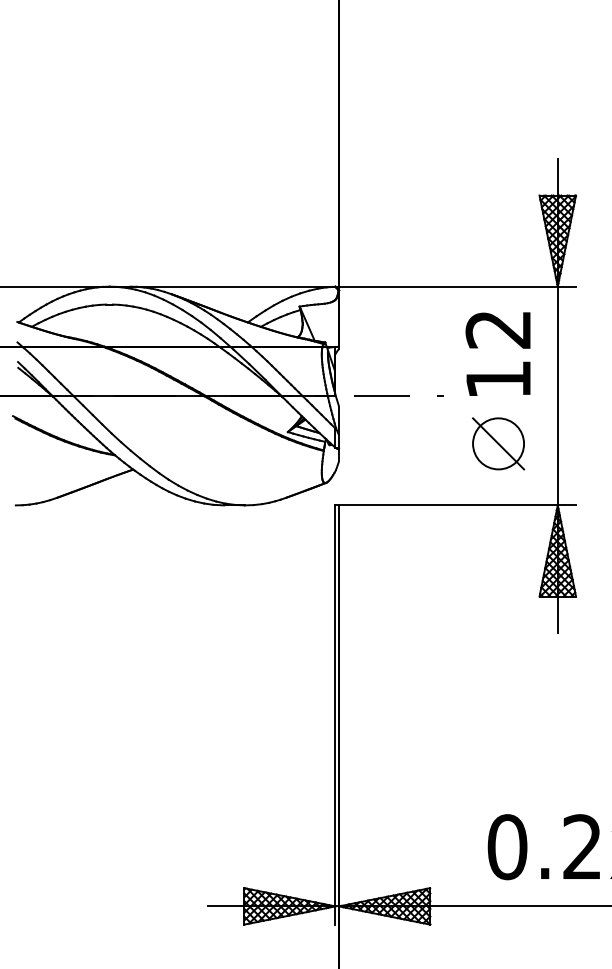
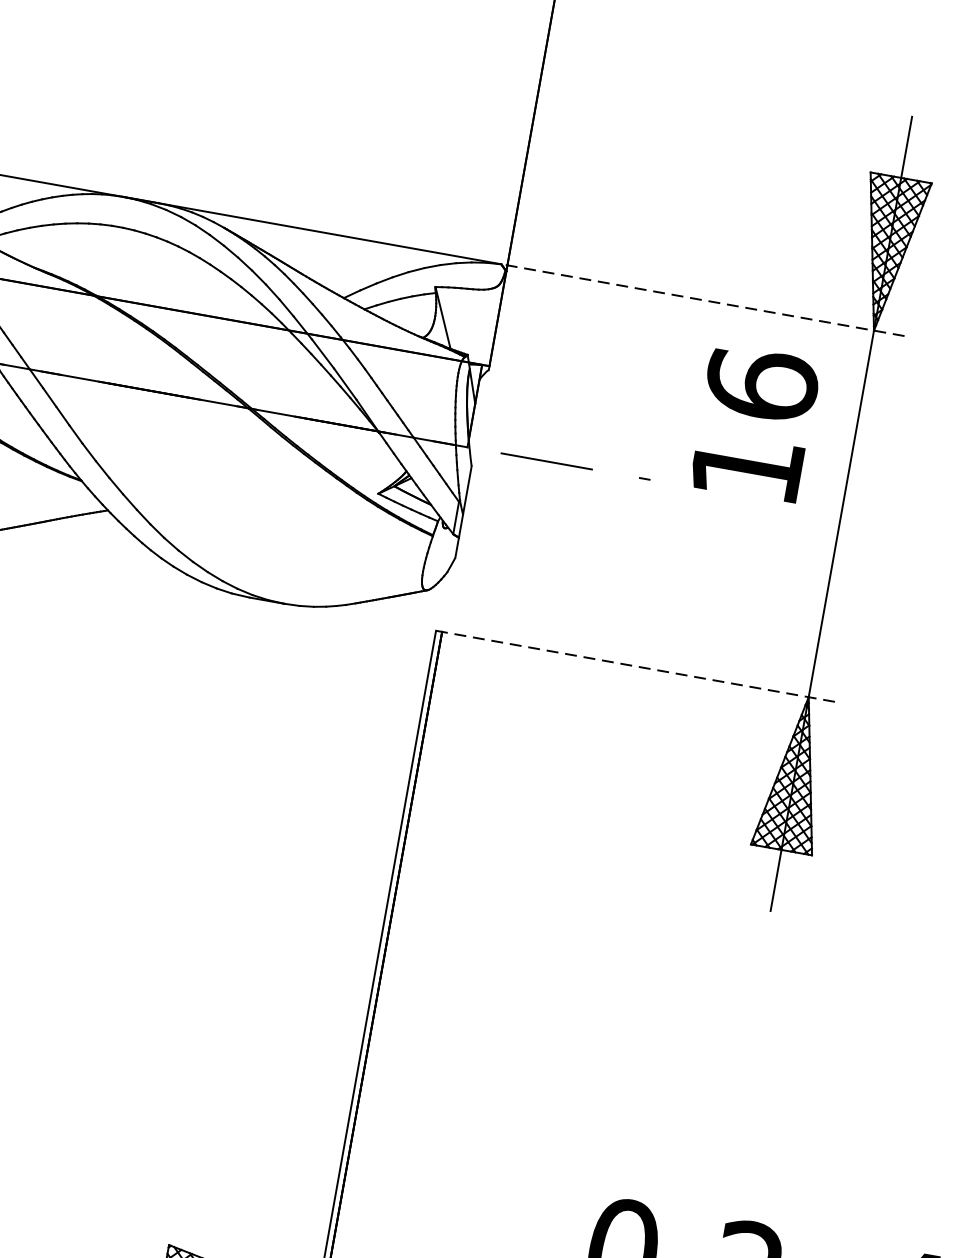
line: (455, 286) -> (702, 299), solid -> dashed
text: (498, 328) -> (762, 383), 12 -> 16
part: (498, 443) -> (727, 575), removed
line: (456, 505) -> (638, 667), solid -> dashed

